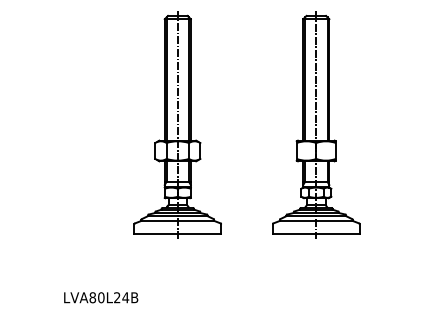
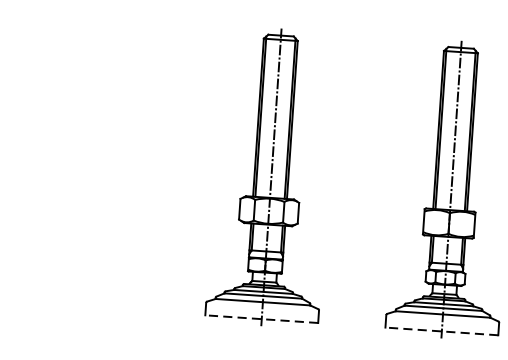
line: (177, 233) -> (261, 318), solid -> dashed
line: (315, 233) -> (440, 330), solid -> dashed

